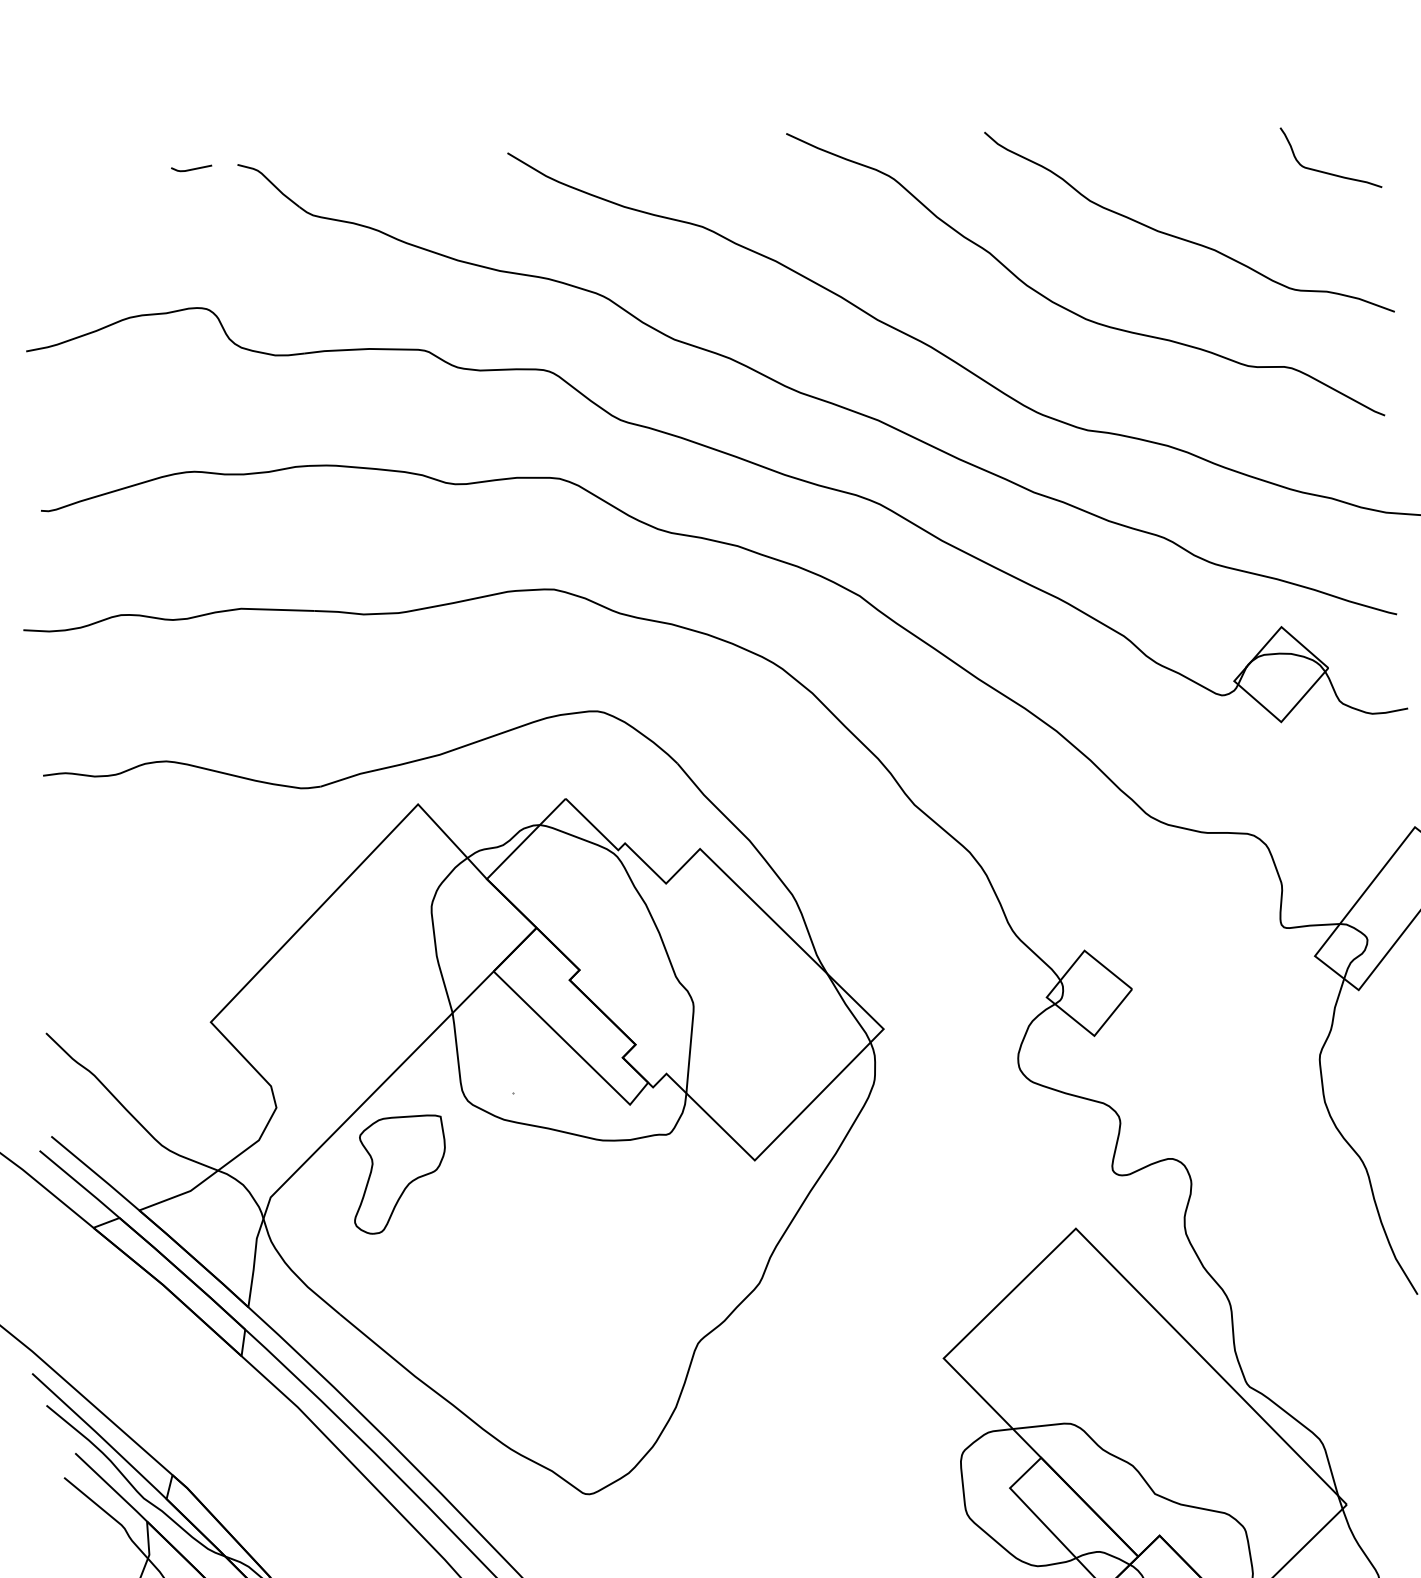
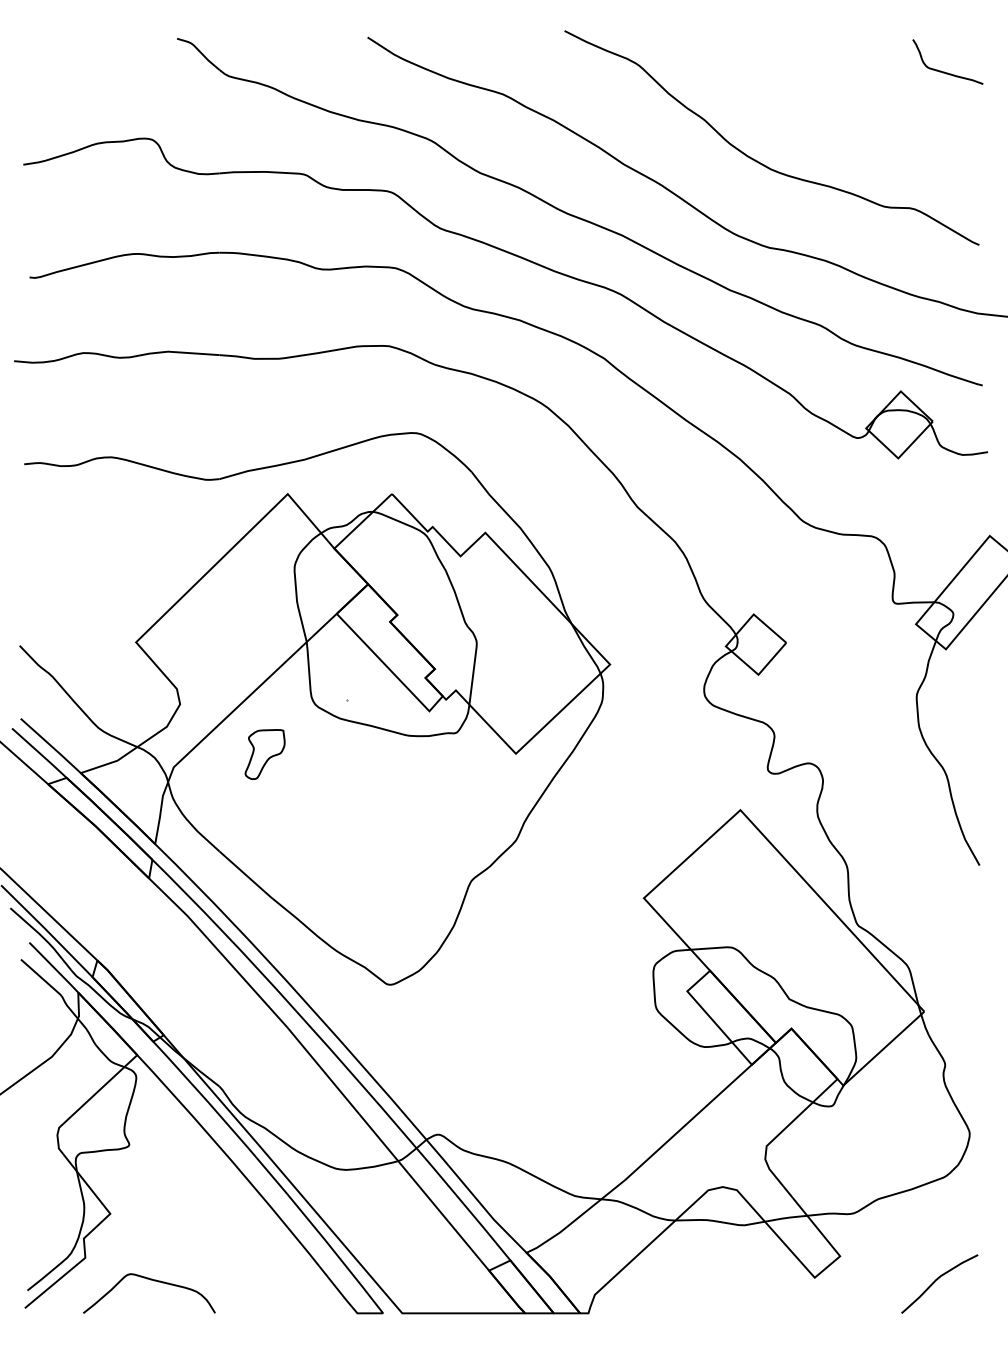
line: (192, 167) -> (145, 39), removed
curve: (1182, 237) -> (841, 114), removed
part: (398, 1174) -> (264, 754), size x0.6

